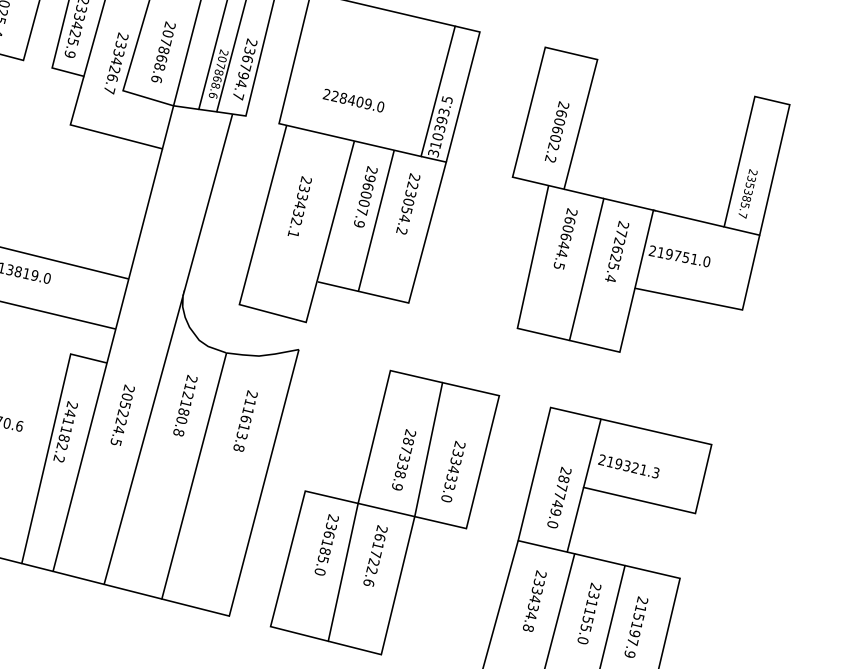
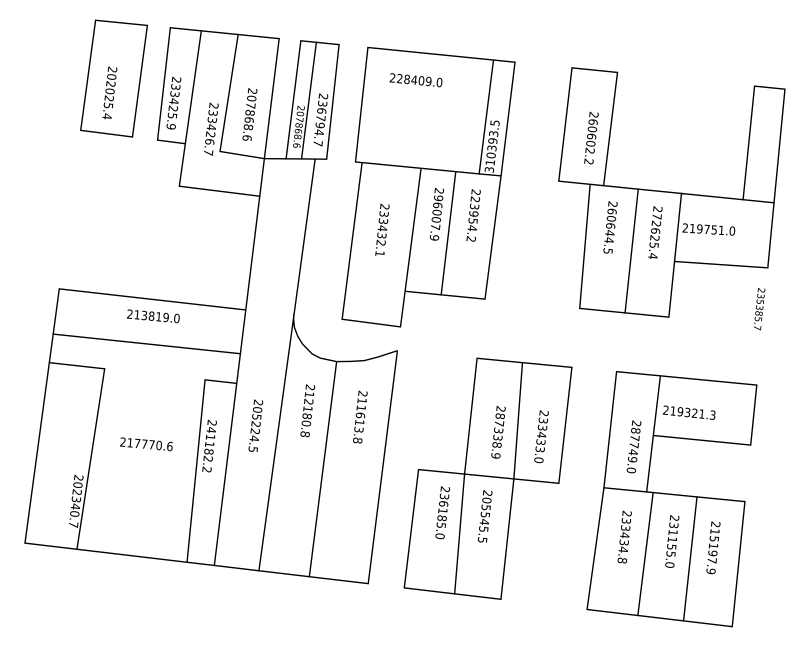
text: (353, 100) -> (415, 80), moved
text: (747, 194) -> (759, 309), moved
text: (408, 201) -> (473, 213), 223054.2 -> 223954.2
text: (374, 560) -> (484, 520), 261722.6 -> 205545.5

